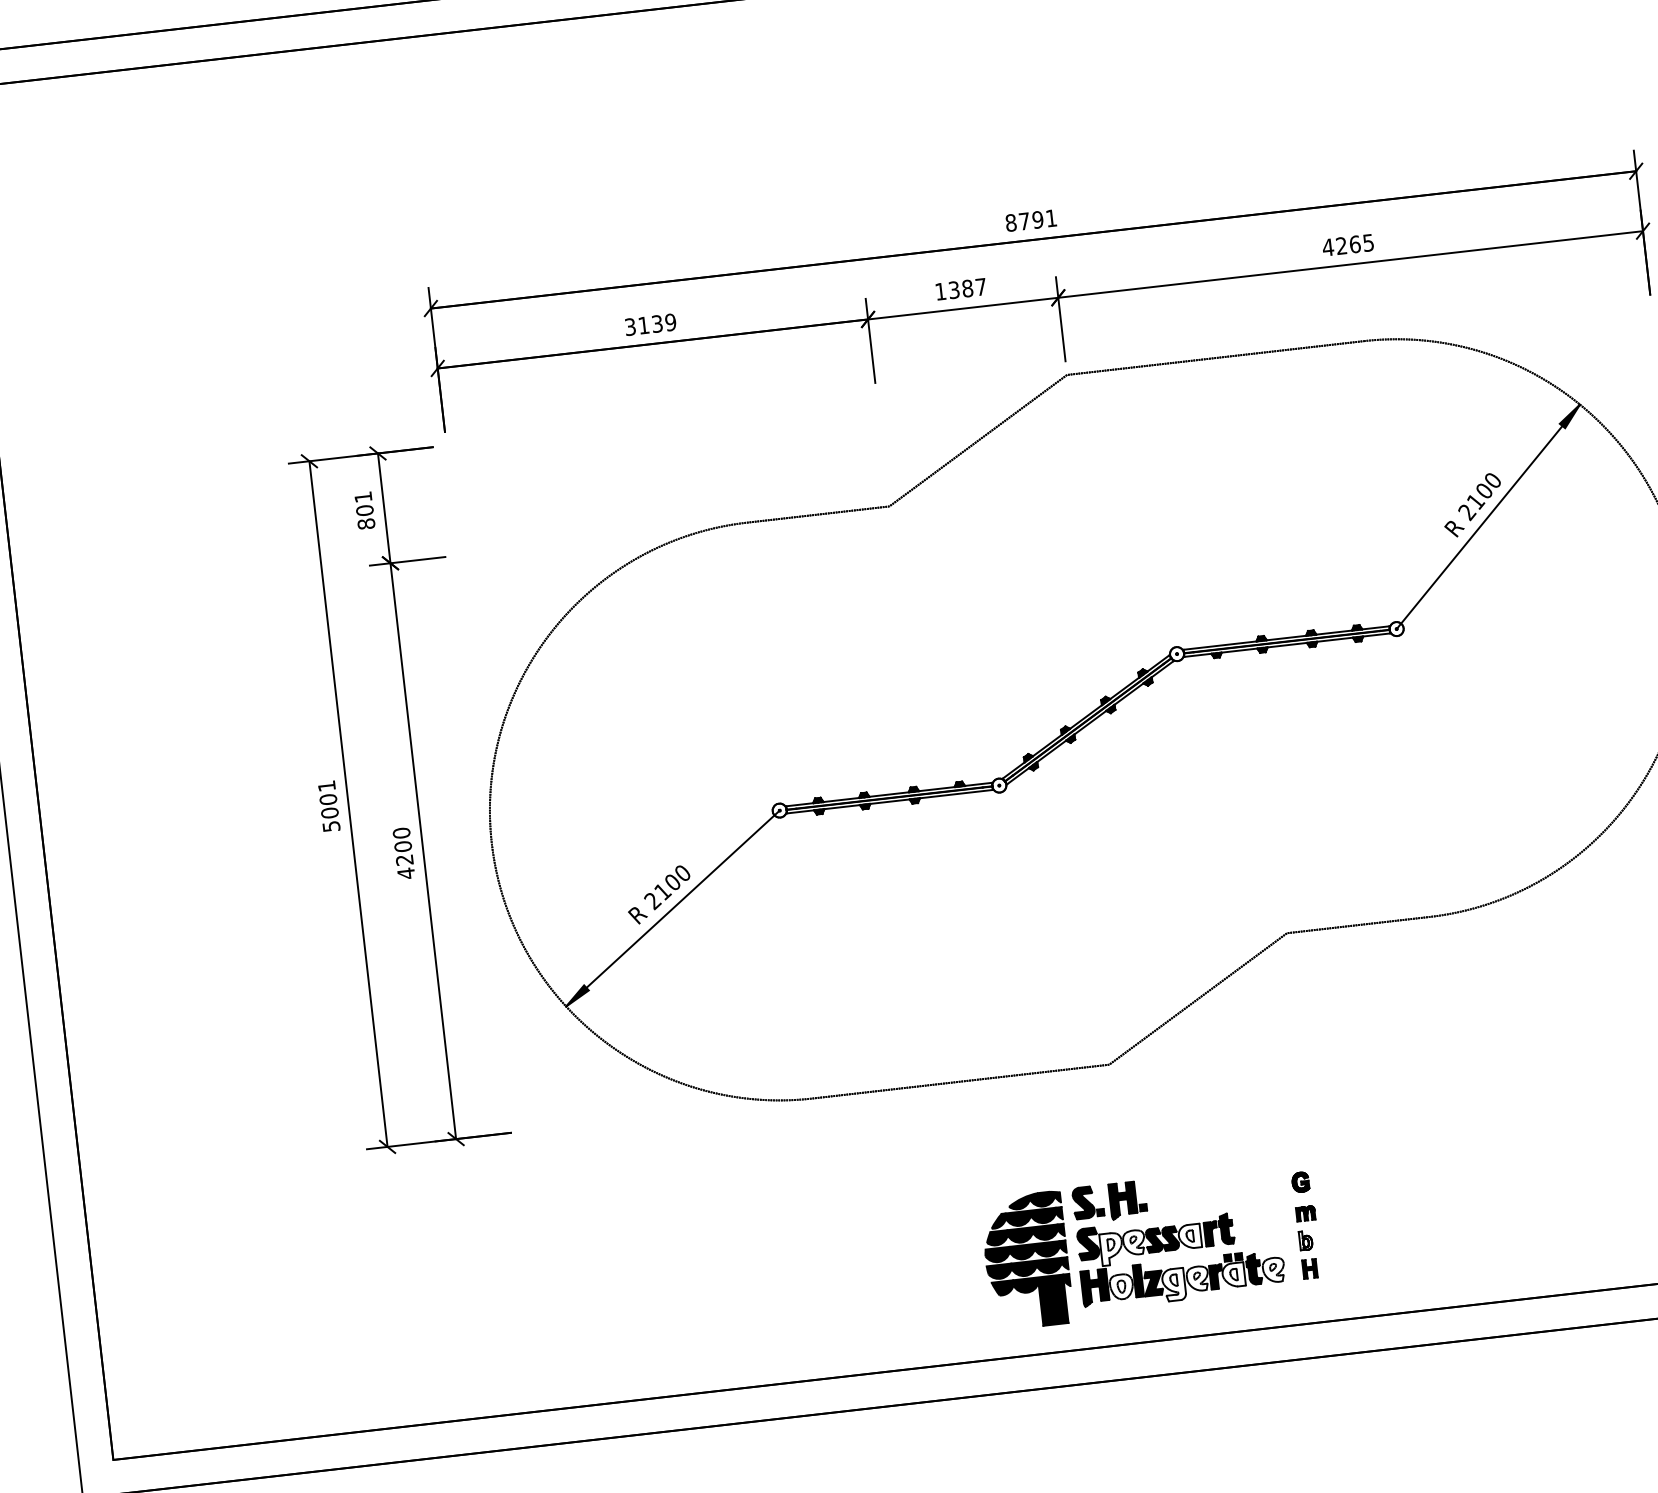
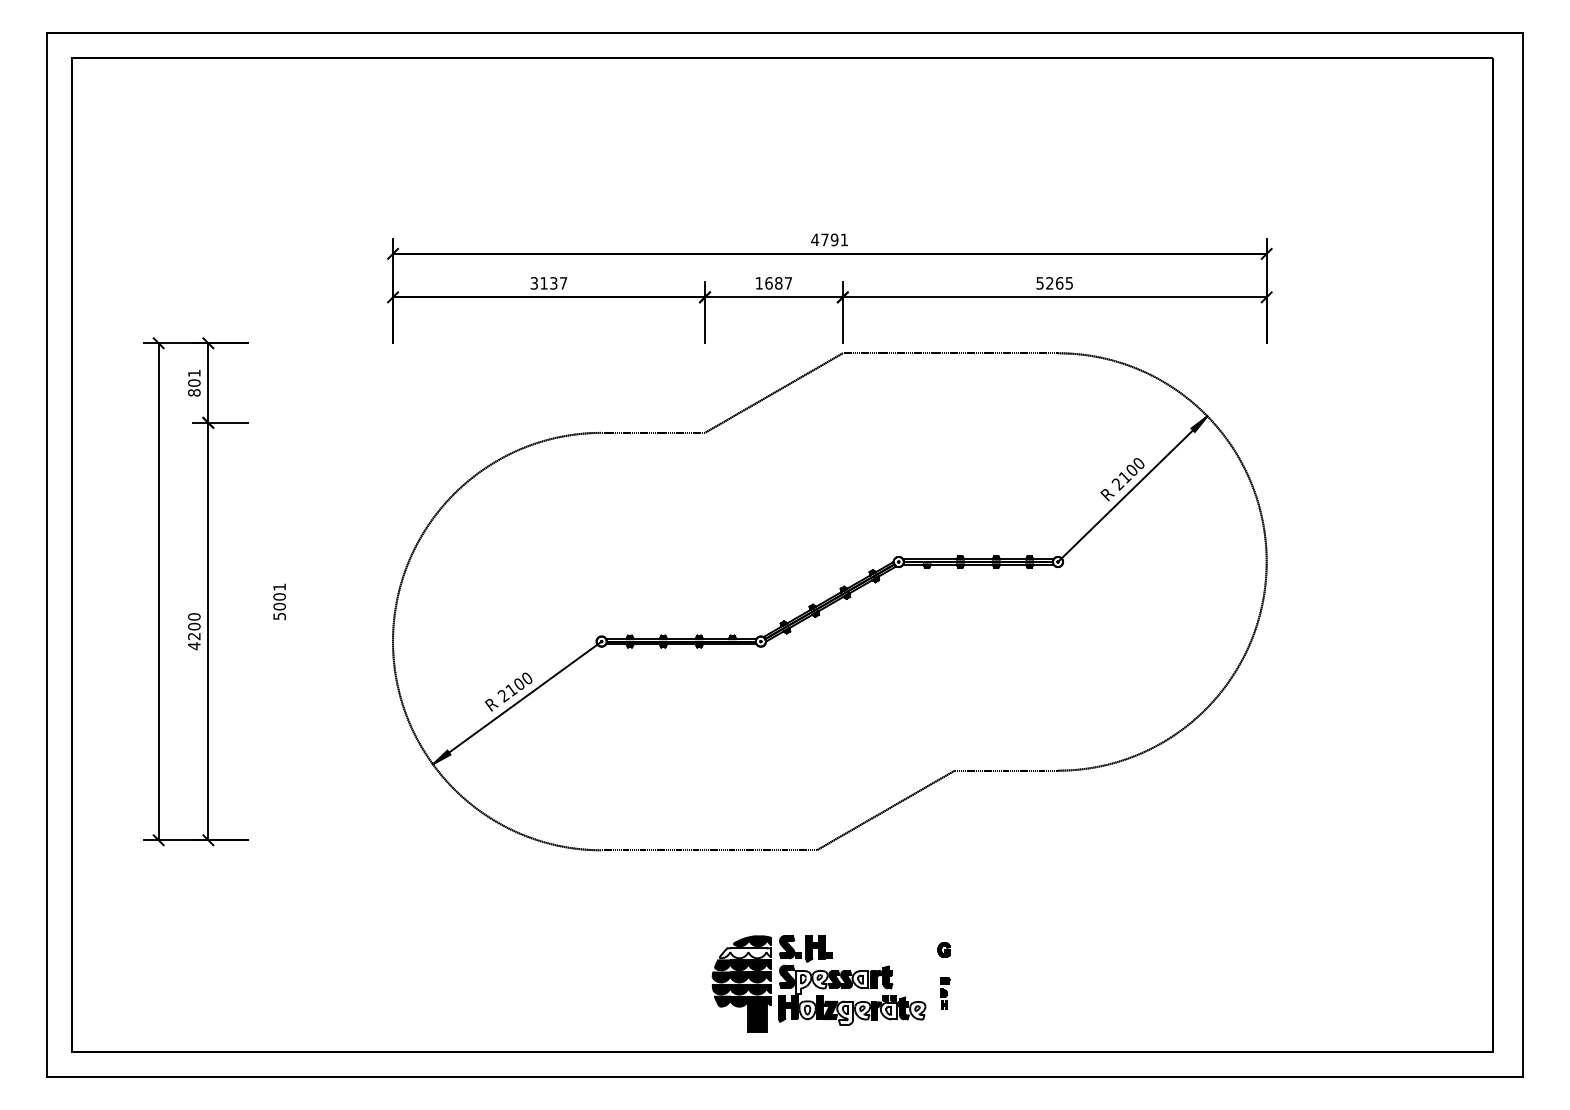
text: (1011, 222) -> (815, 239), 8791 -> 4791
text: (1328, 247) -> (1040, 283), 4265 -> 5265
text: (953, 290) -> (768, 283), 1387 -> 1687
text: (670, 322) -> (563, 283), 3139 -> 3137
part: (399, 797) -> (195, 591), moved
fill: (1027, 1218) -> (745, 953), removed
part: (1309, 1242) -> (945, 993), size x0.6

